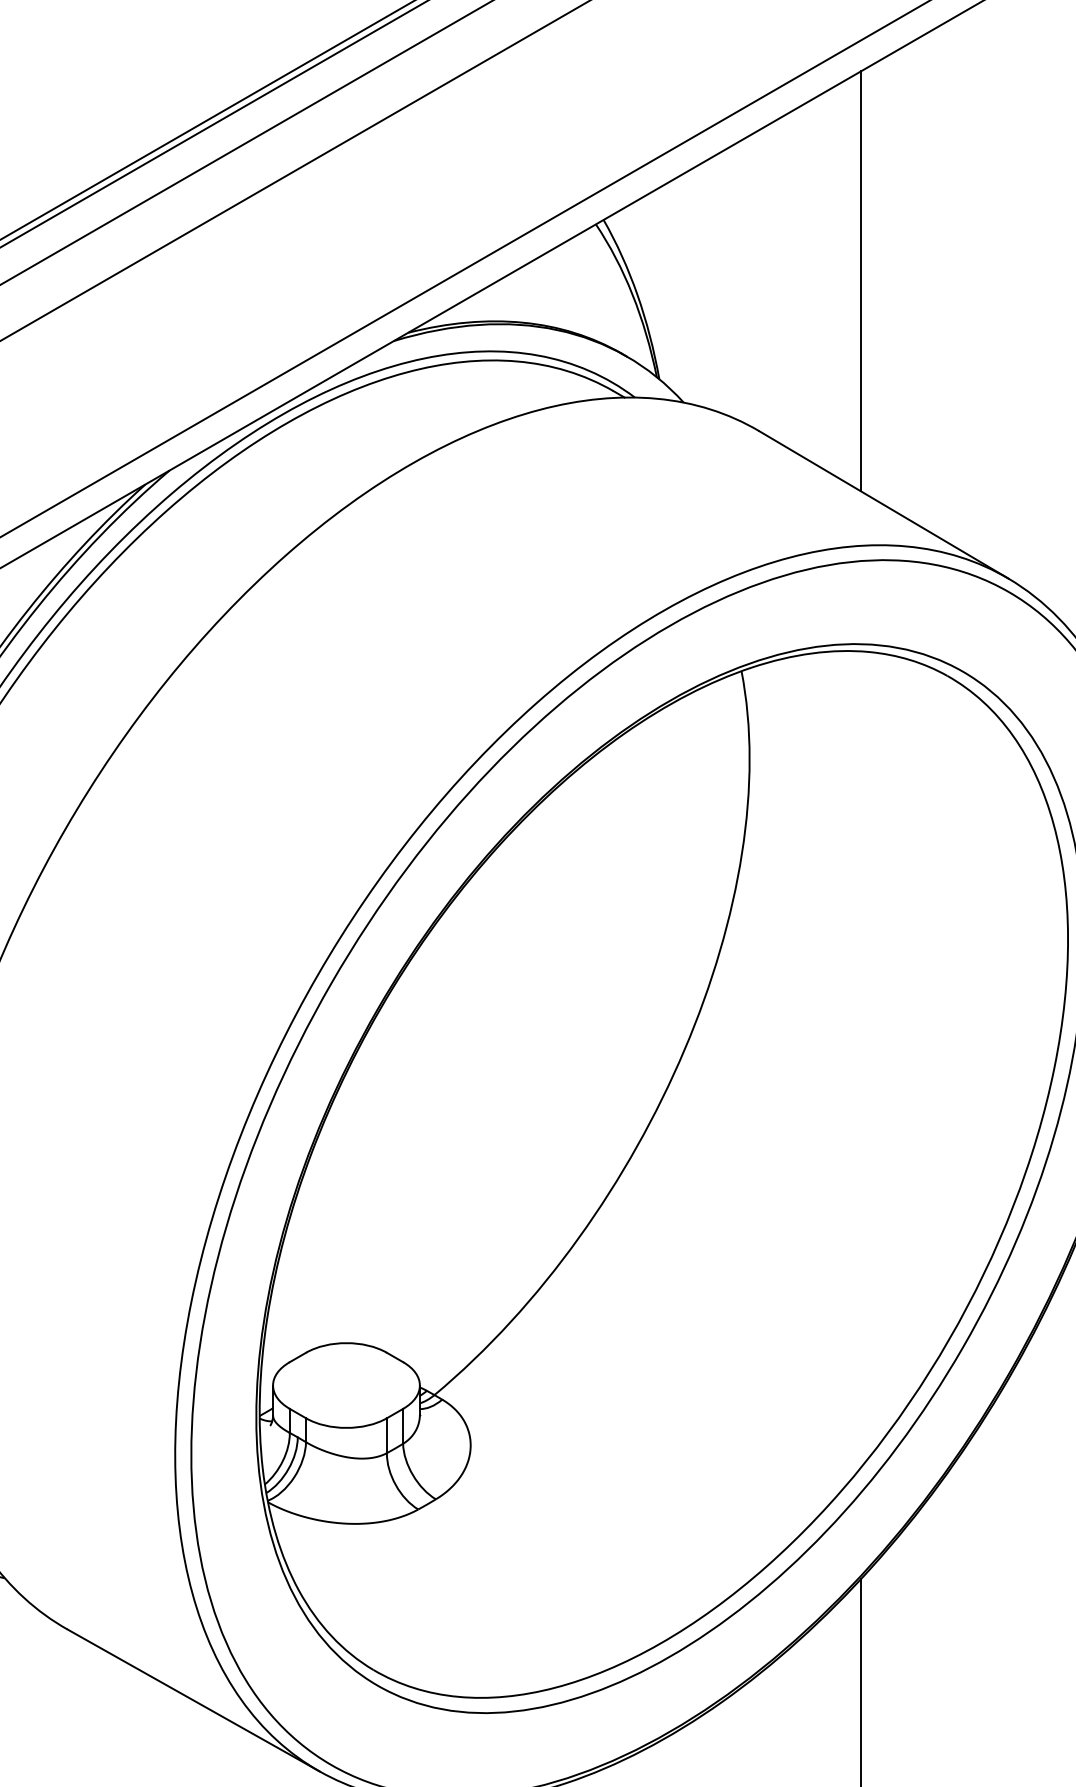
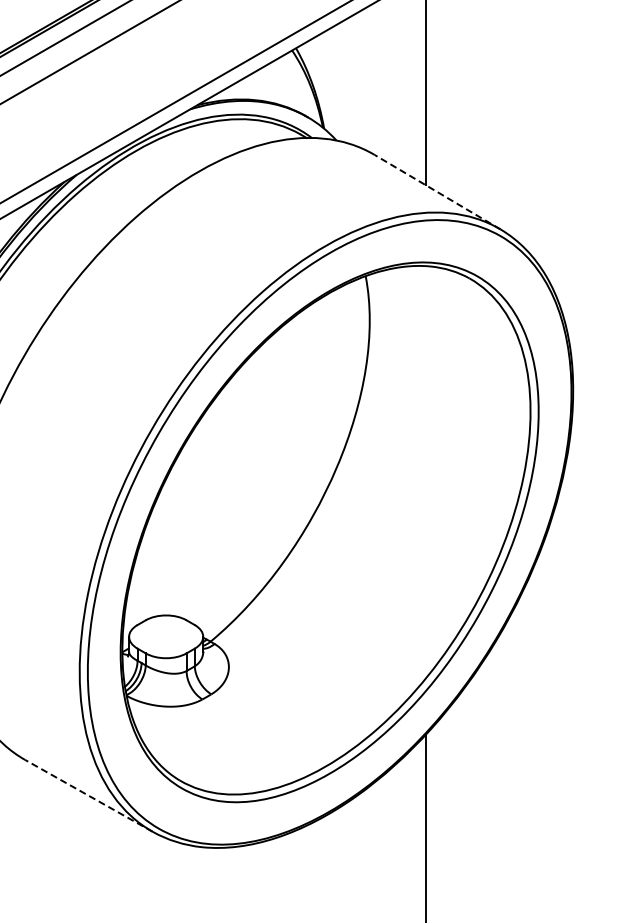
line: (883, 503) -> (437, 191), solid -> dashed
line: (192, 1699) -> (88, 795), solid -> dashed

